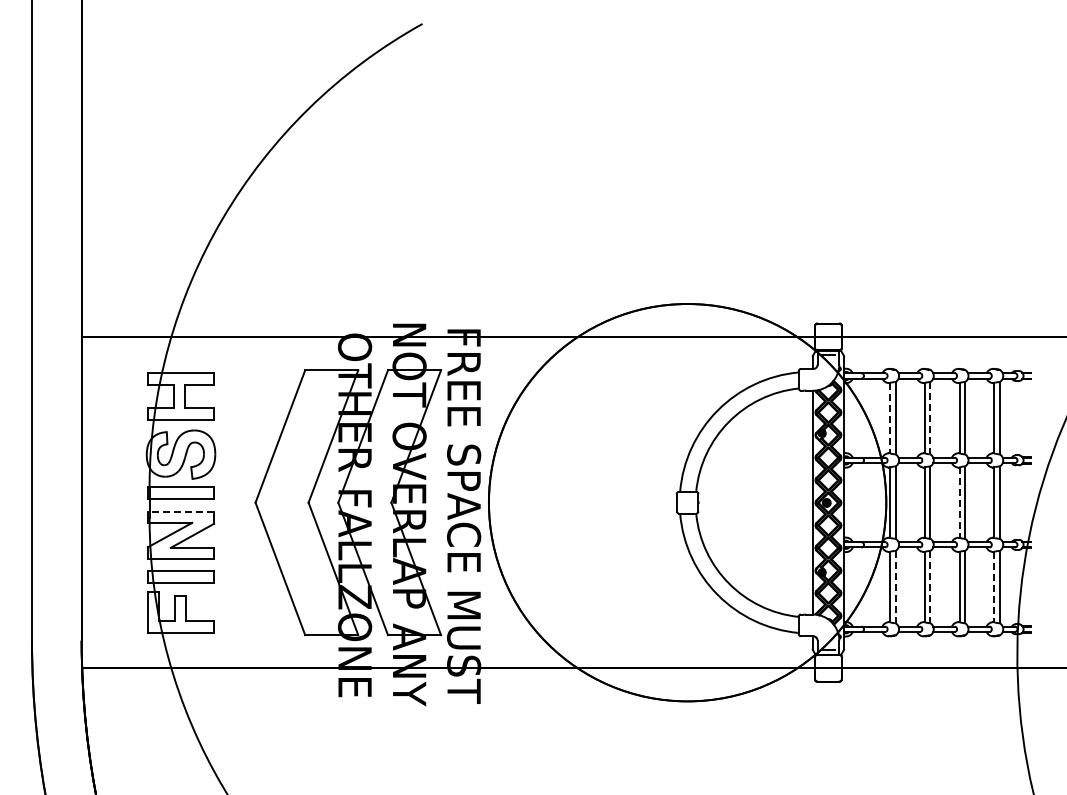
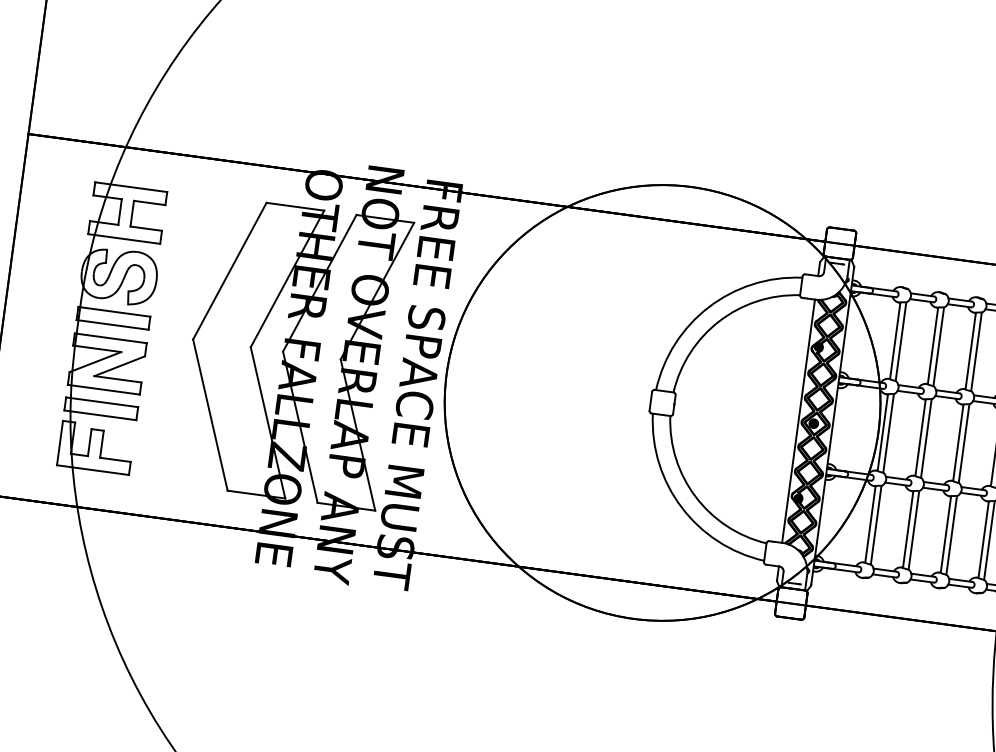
line: (890, 418) -> (895, 341), dashed -> solid
line: (930, 418) -> (938, 347), dashed -> solid
line: (959, 503) -> (957, 443), dashed -> solid
line: (180, 511) -> (110, 338), dashed -> solid
line: (895, 587) -> (876, 525), dashed -> solid
line: (930, 587) -> (914, 530), dashed -> solid
line: (994, 587) -> (983, 540), dashed -> solid

